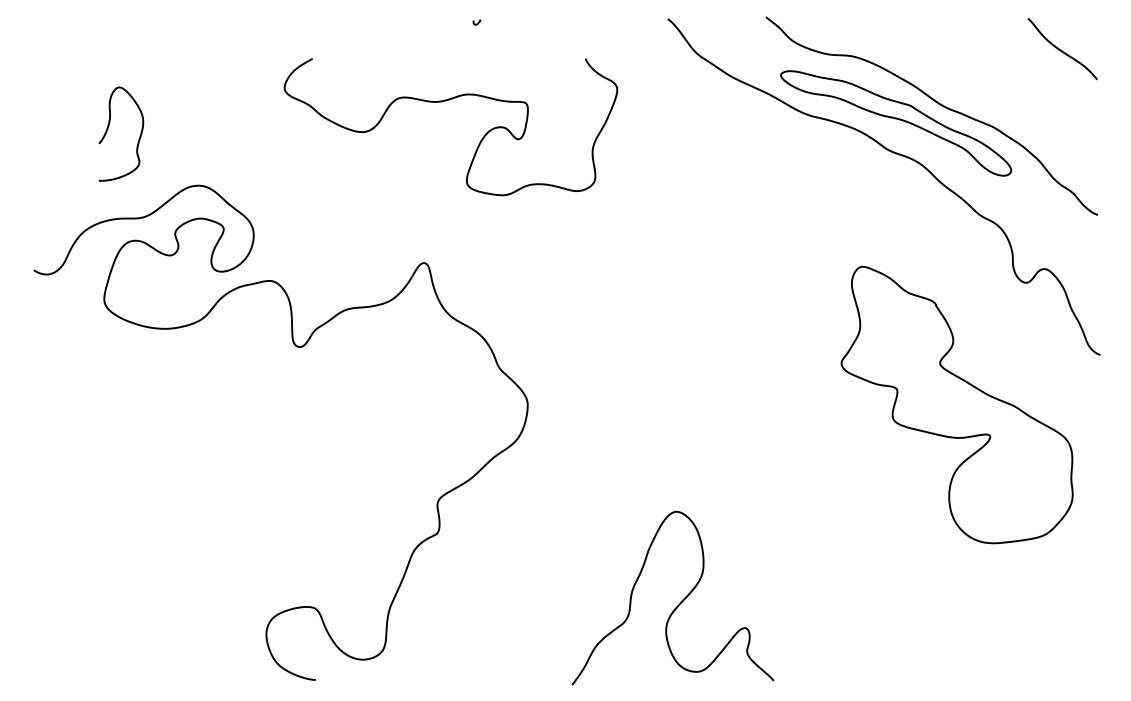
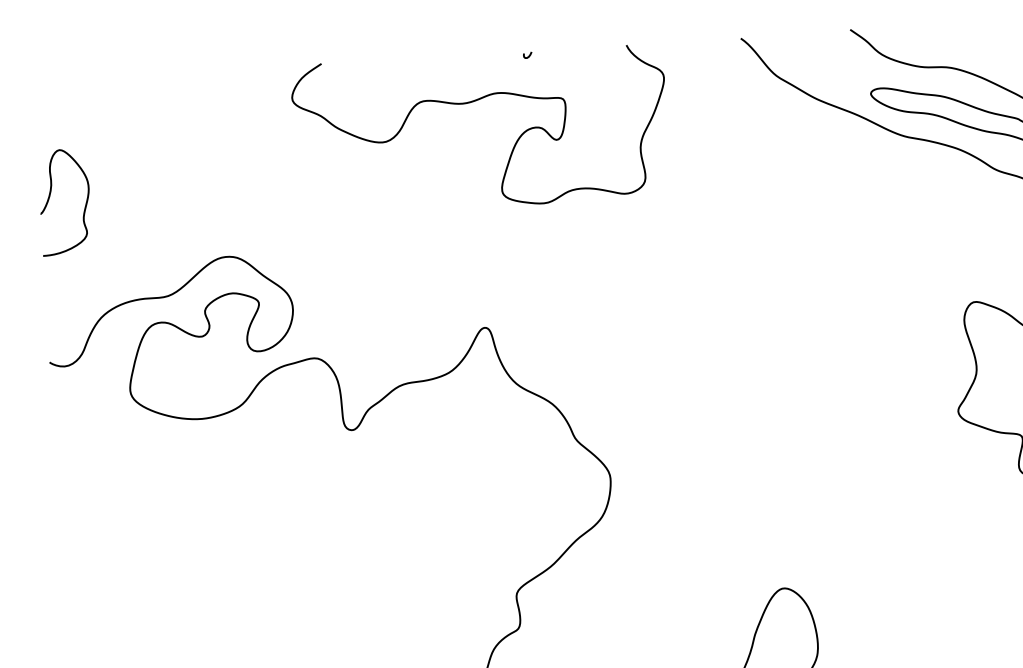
curve: (442, 102) -> (469, 103), moved
curve: (108, 129) -> (50, 197), moved

